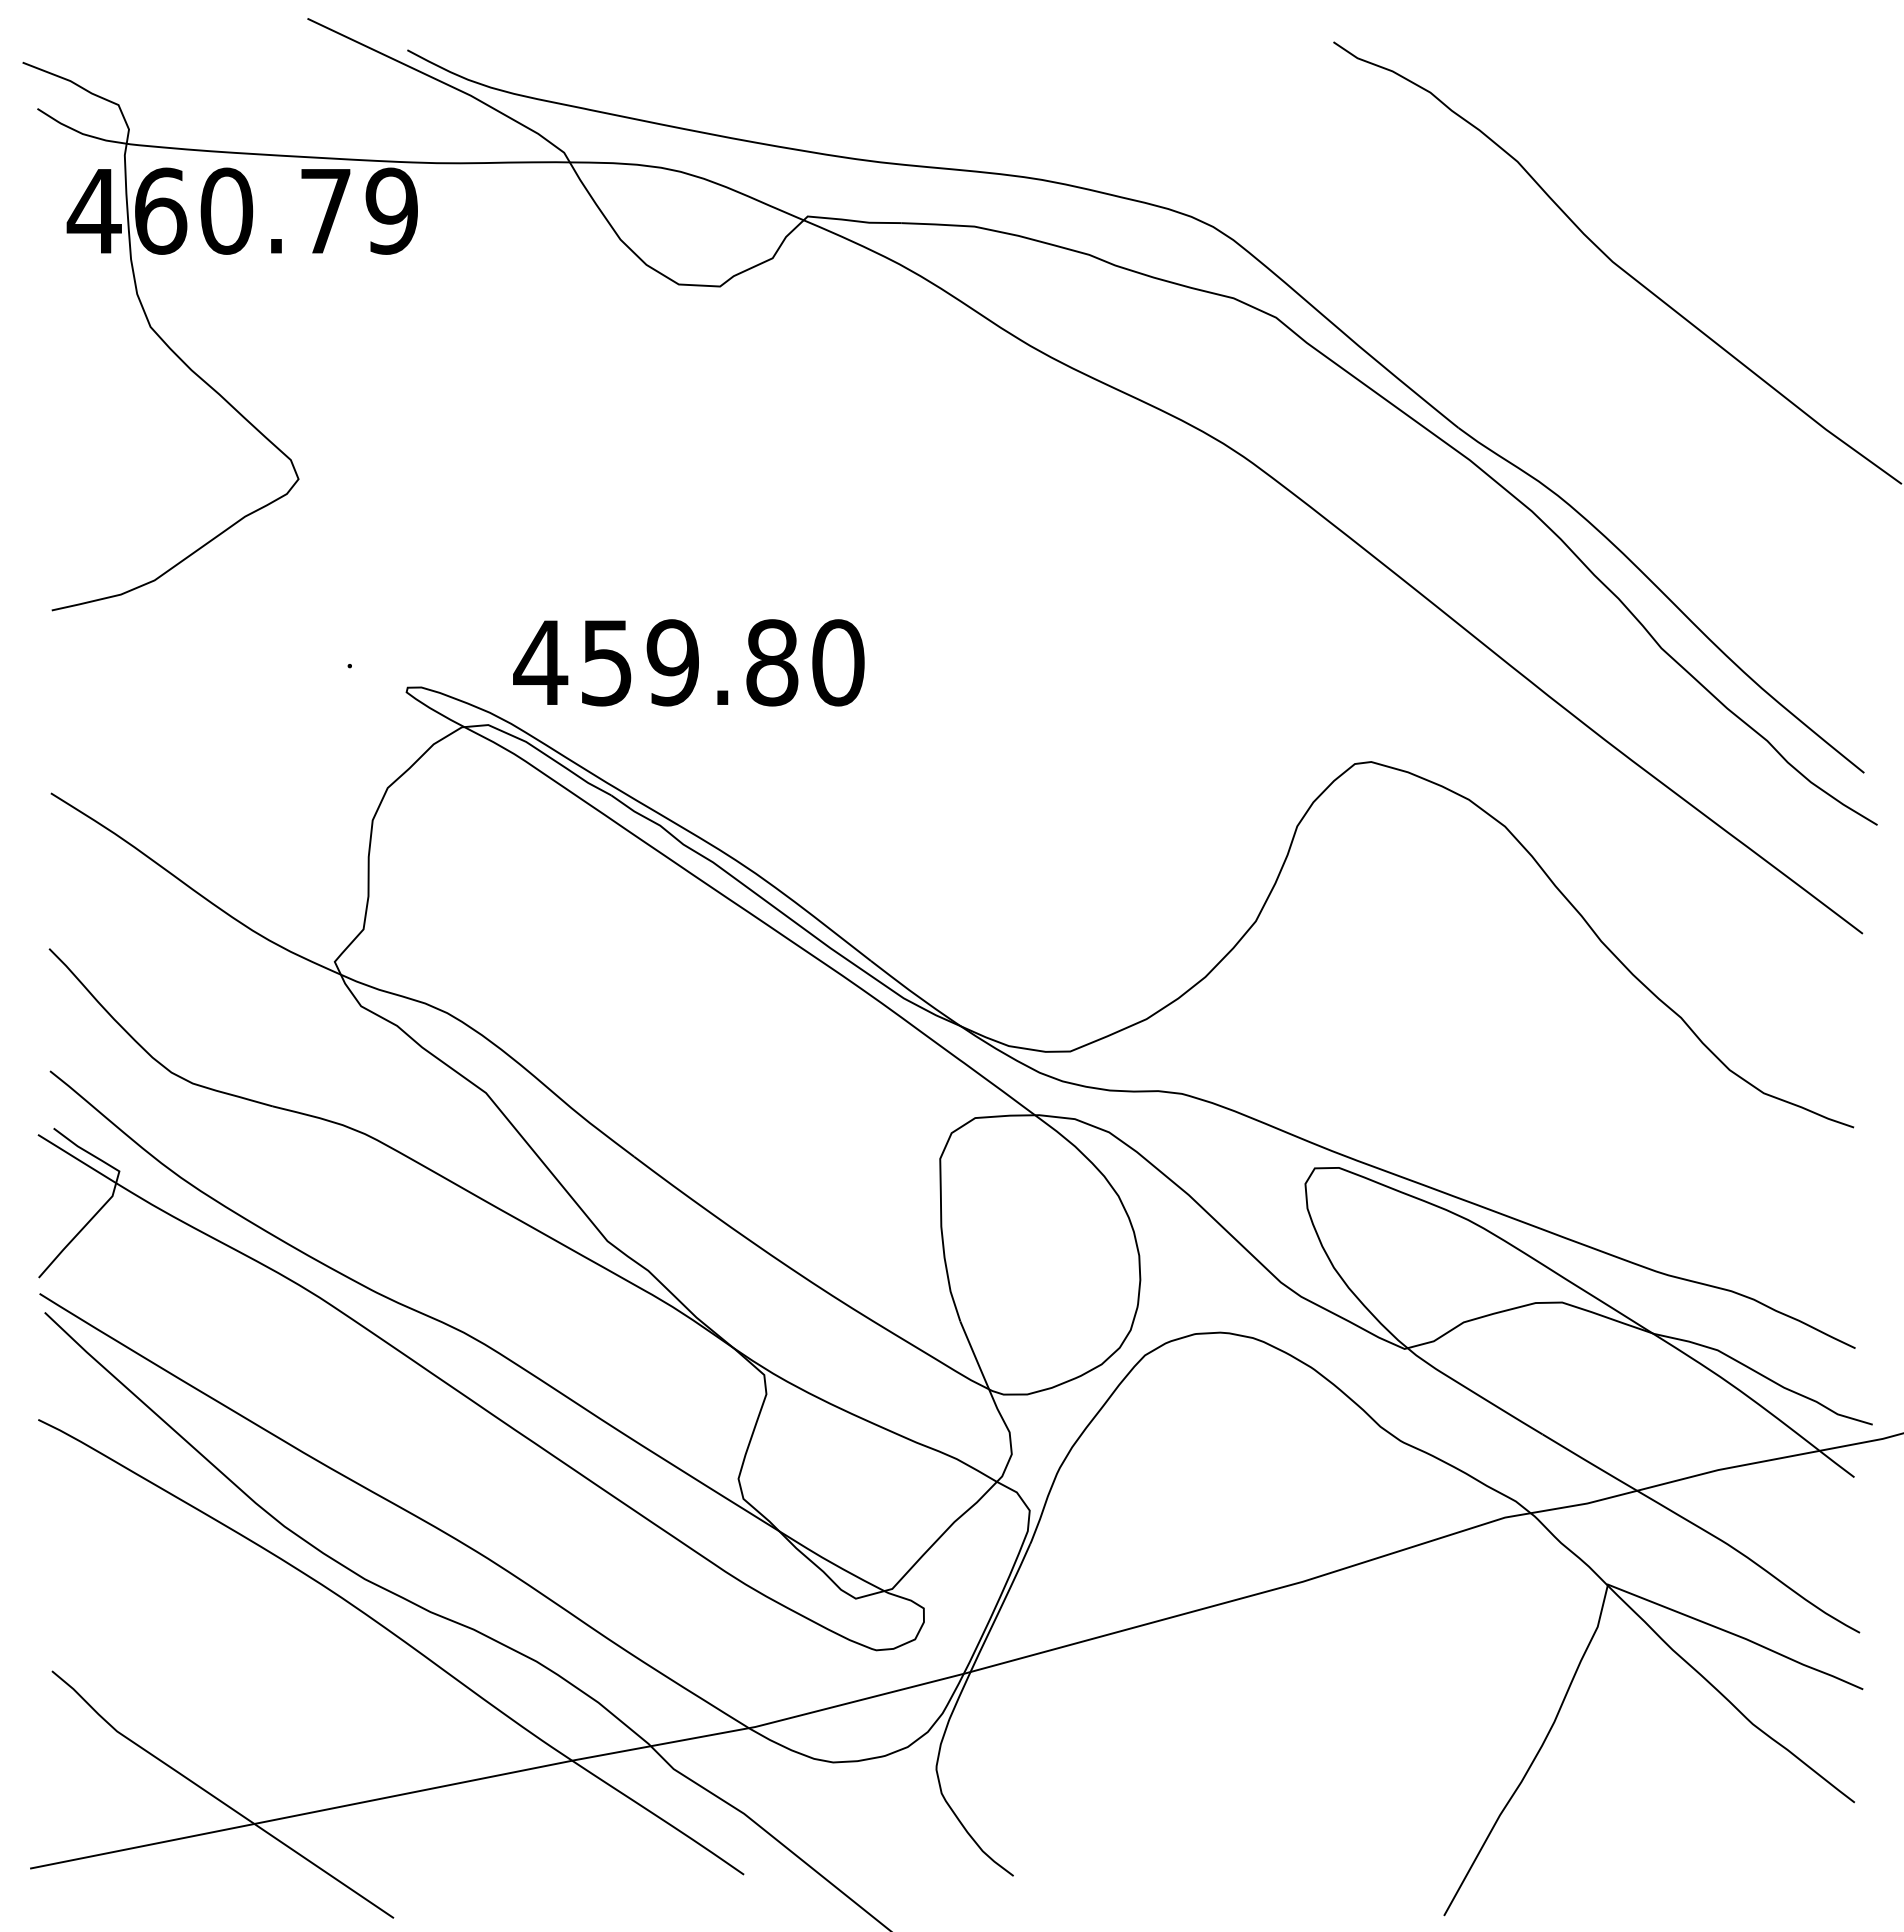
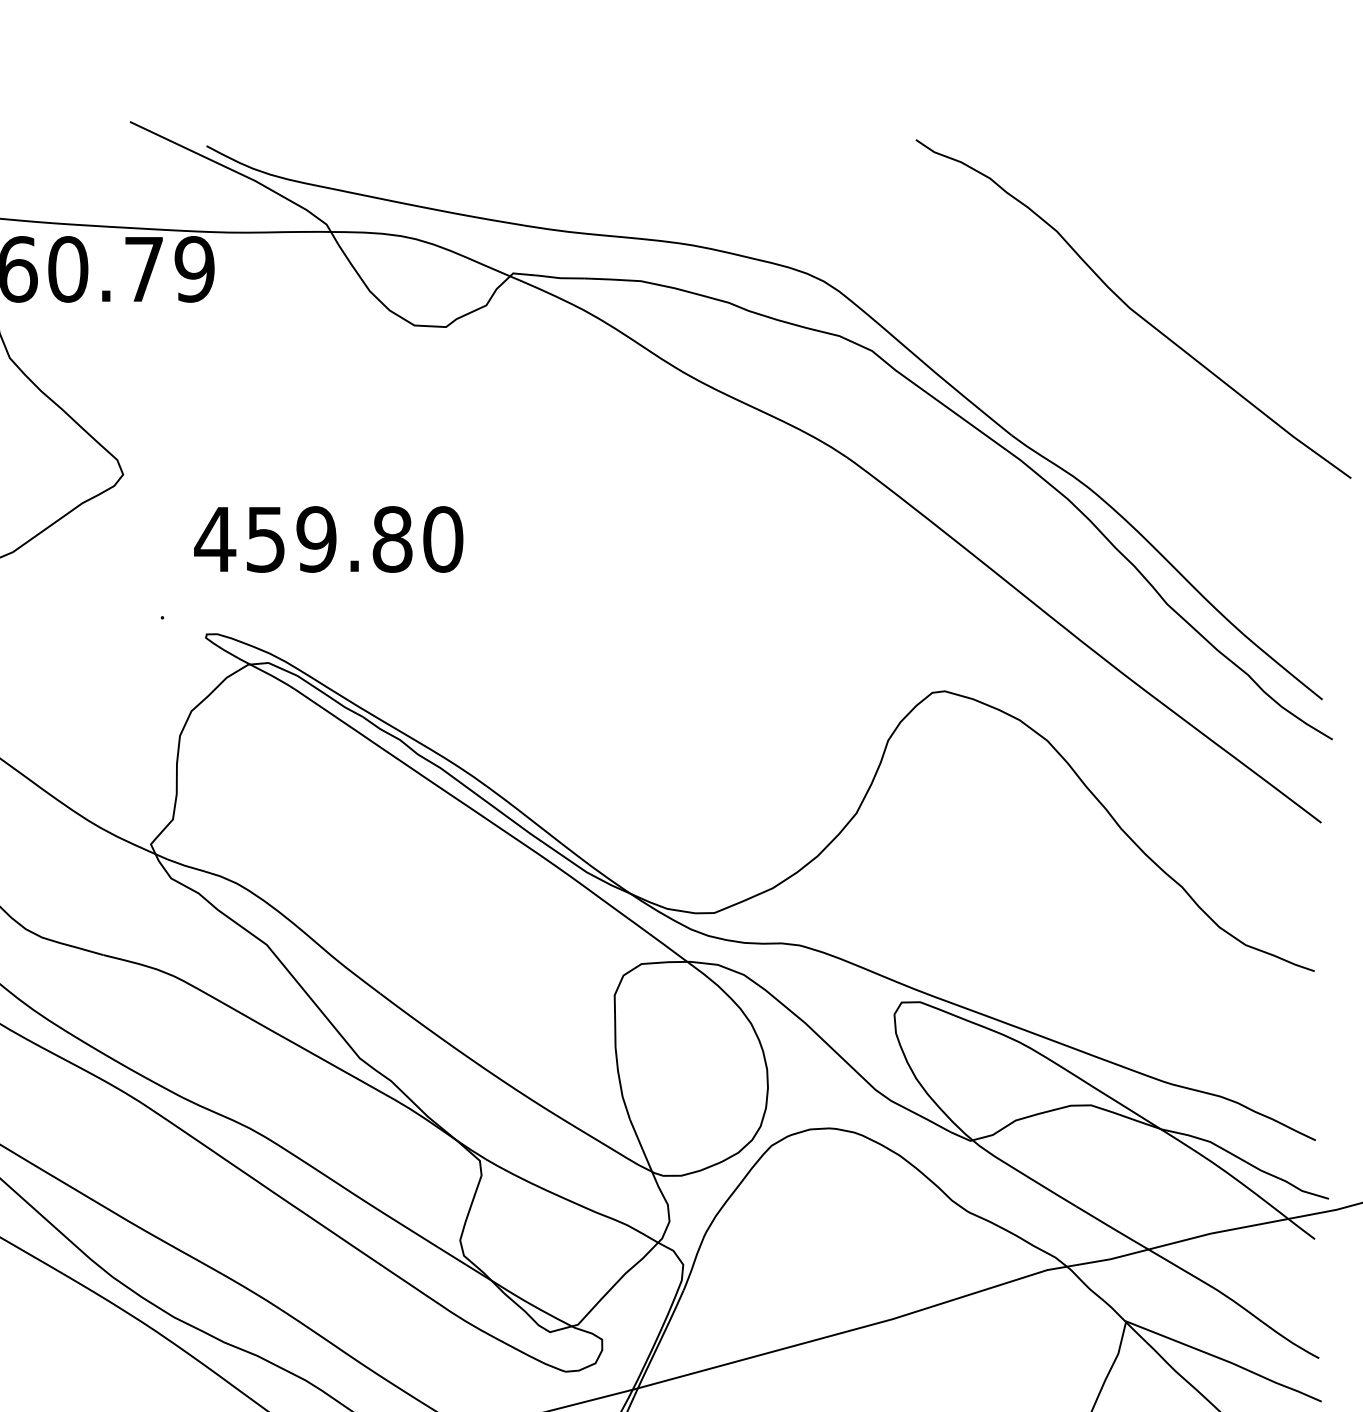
text: (688, 662) -> (328, 539), moved

